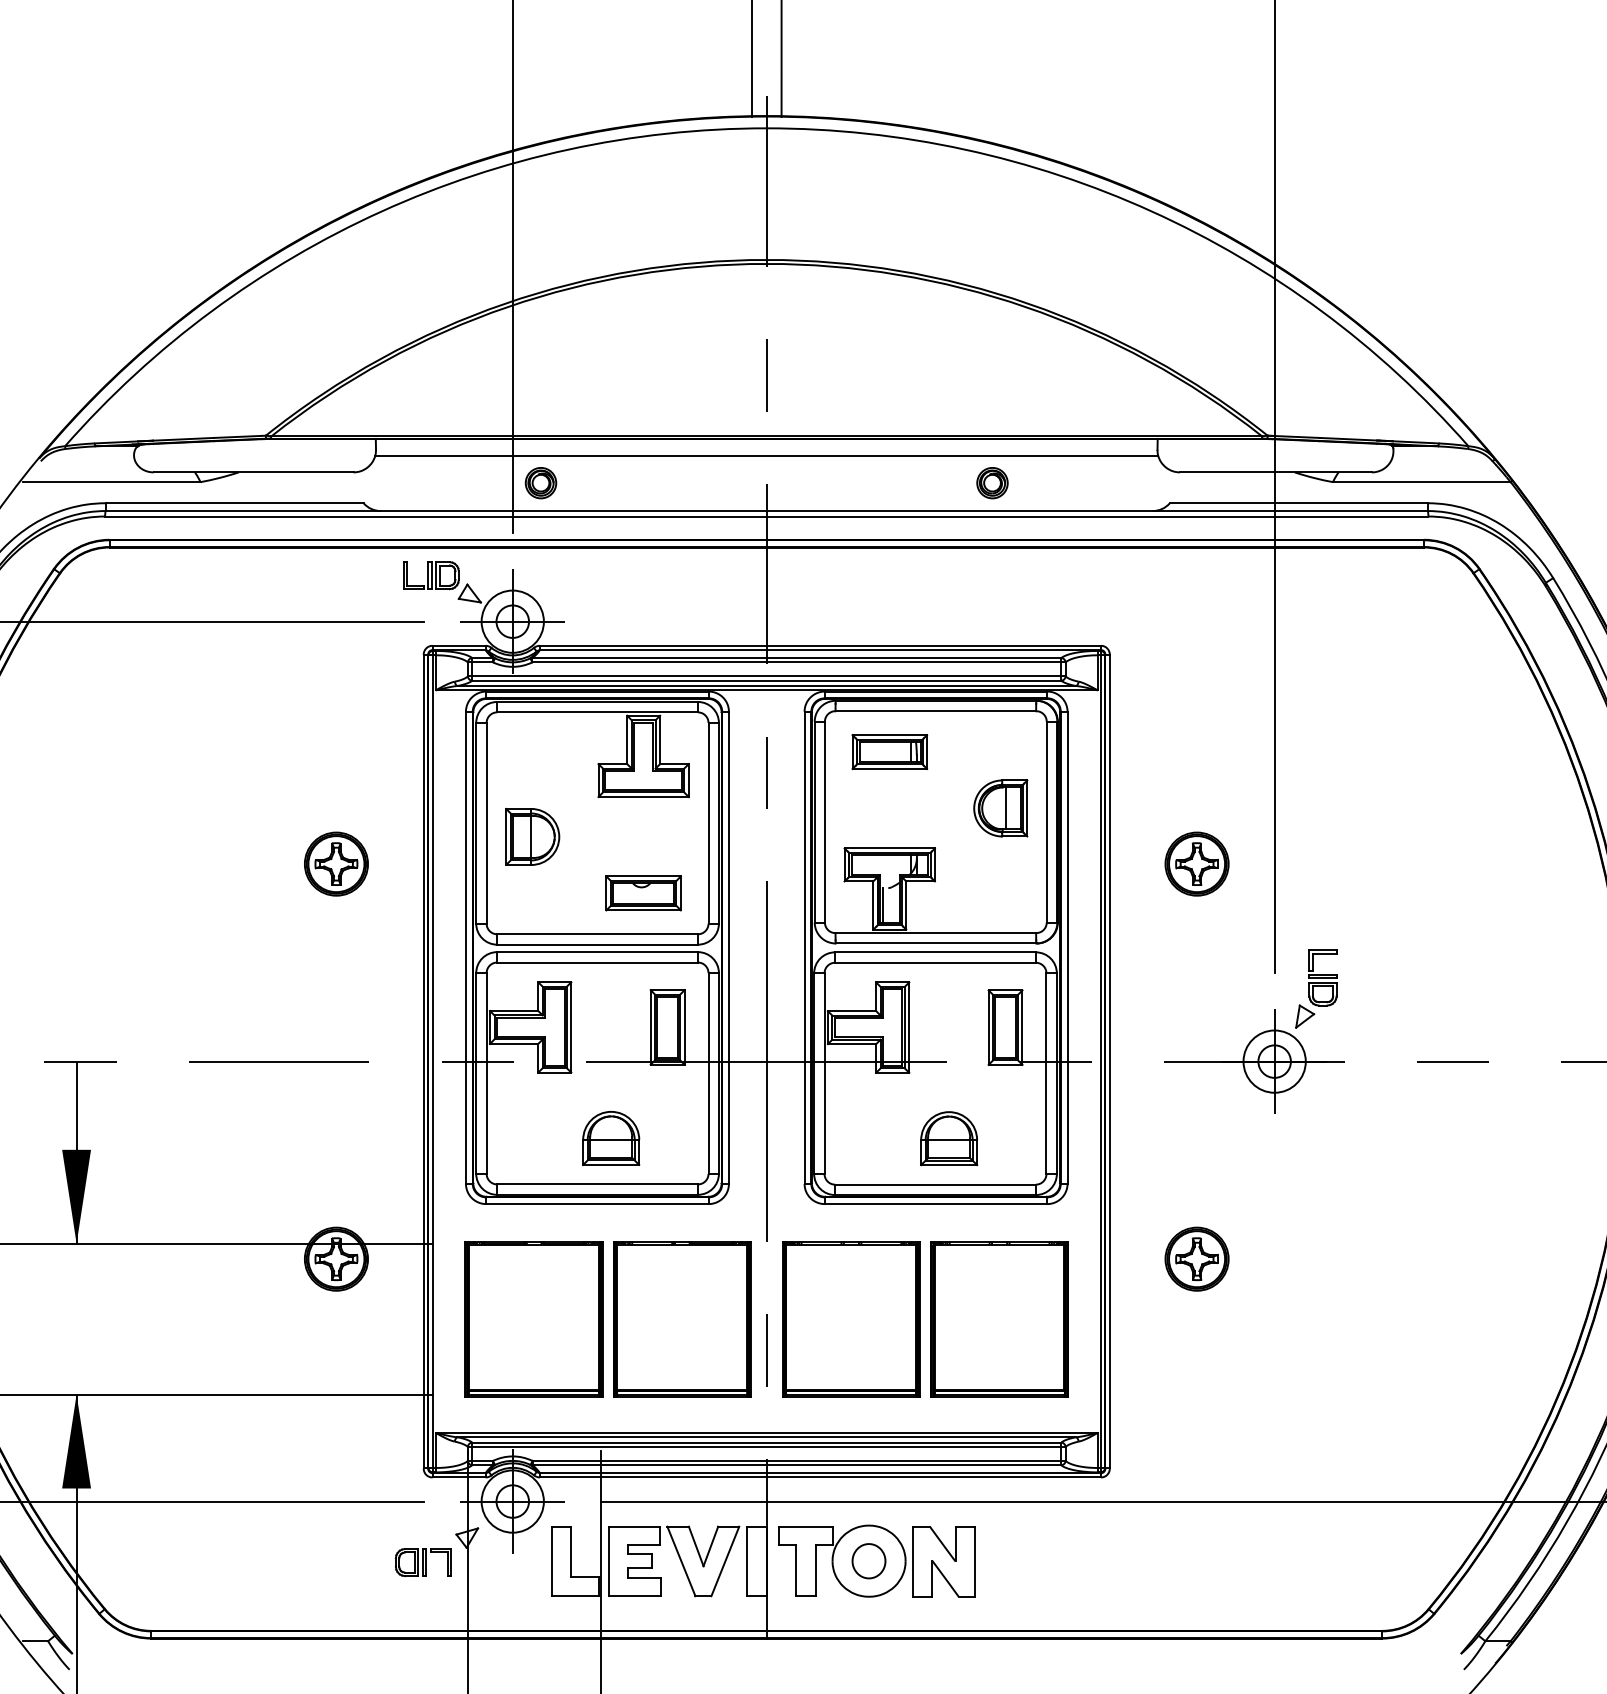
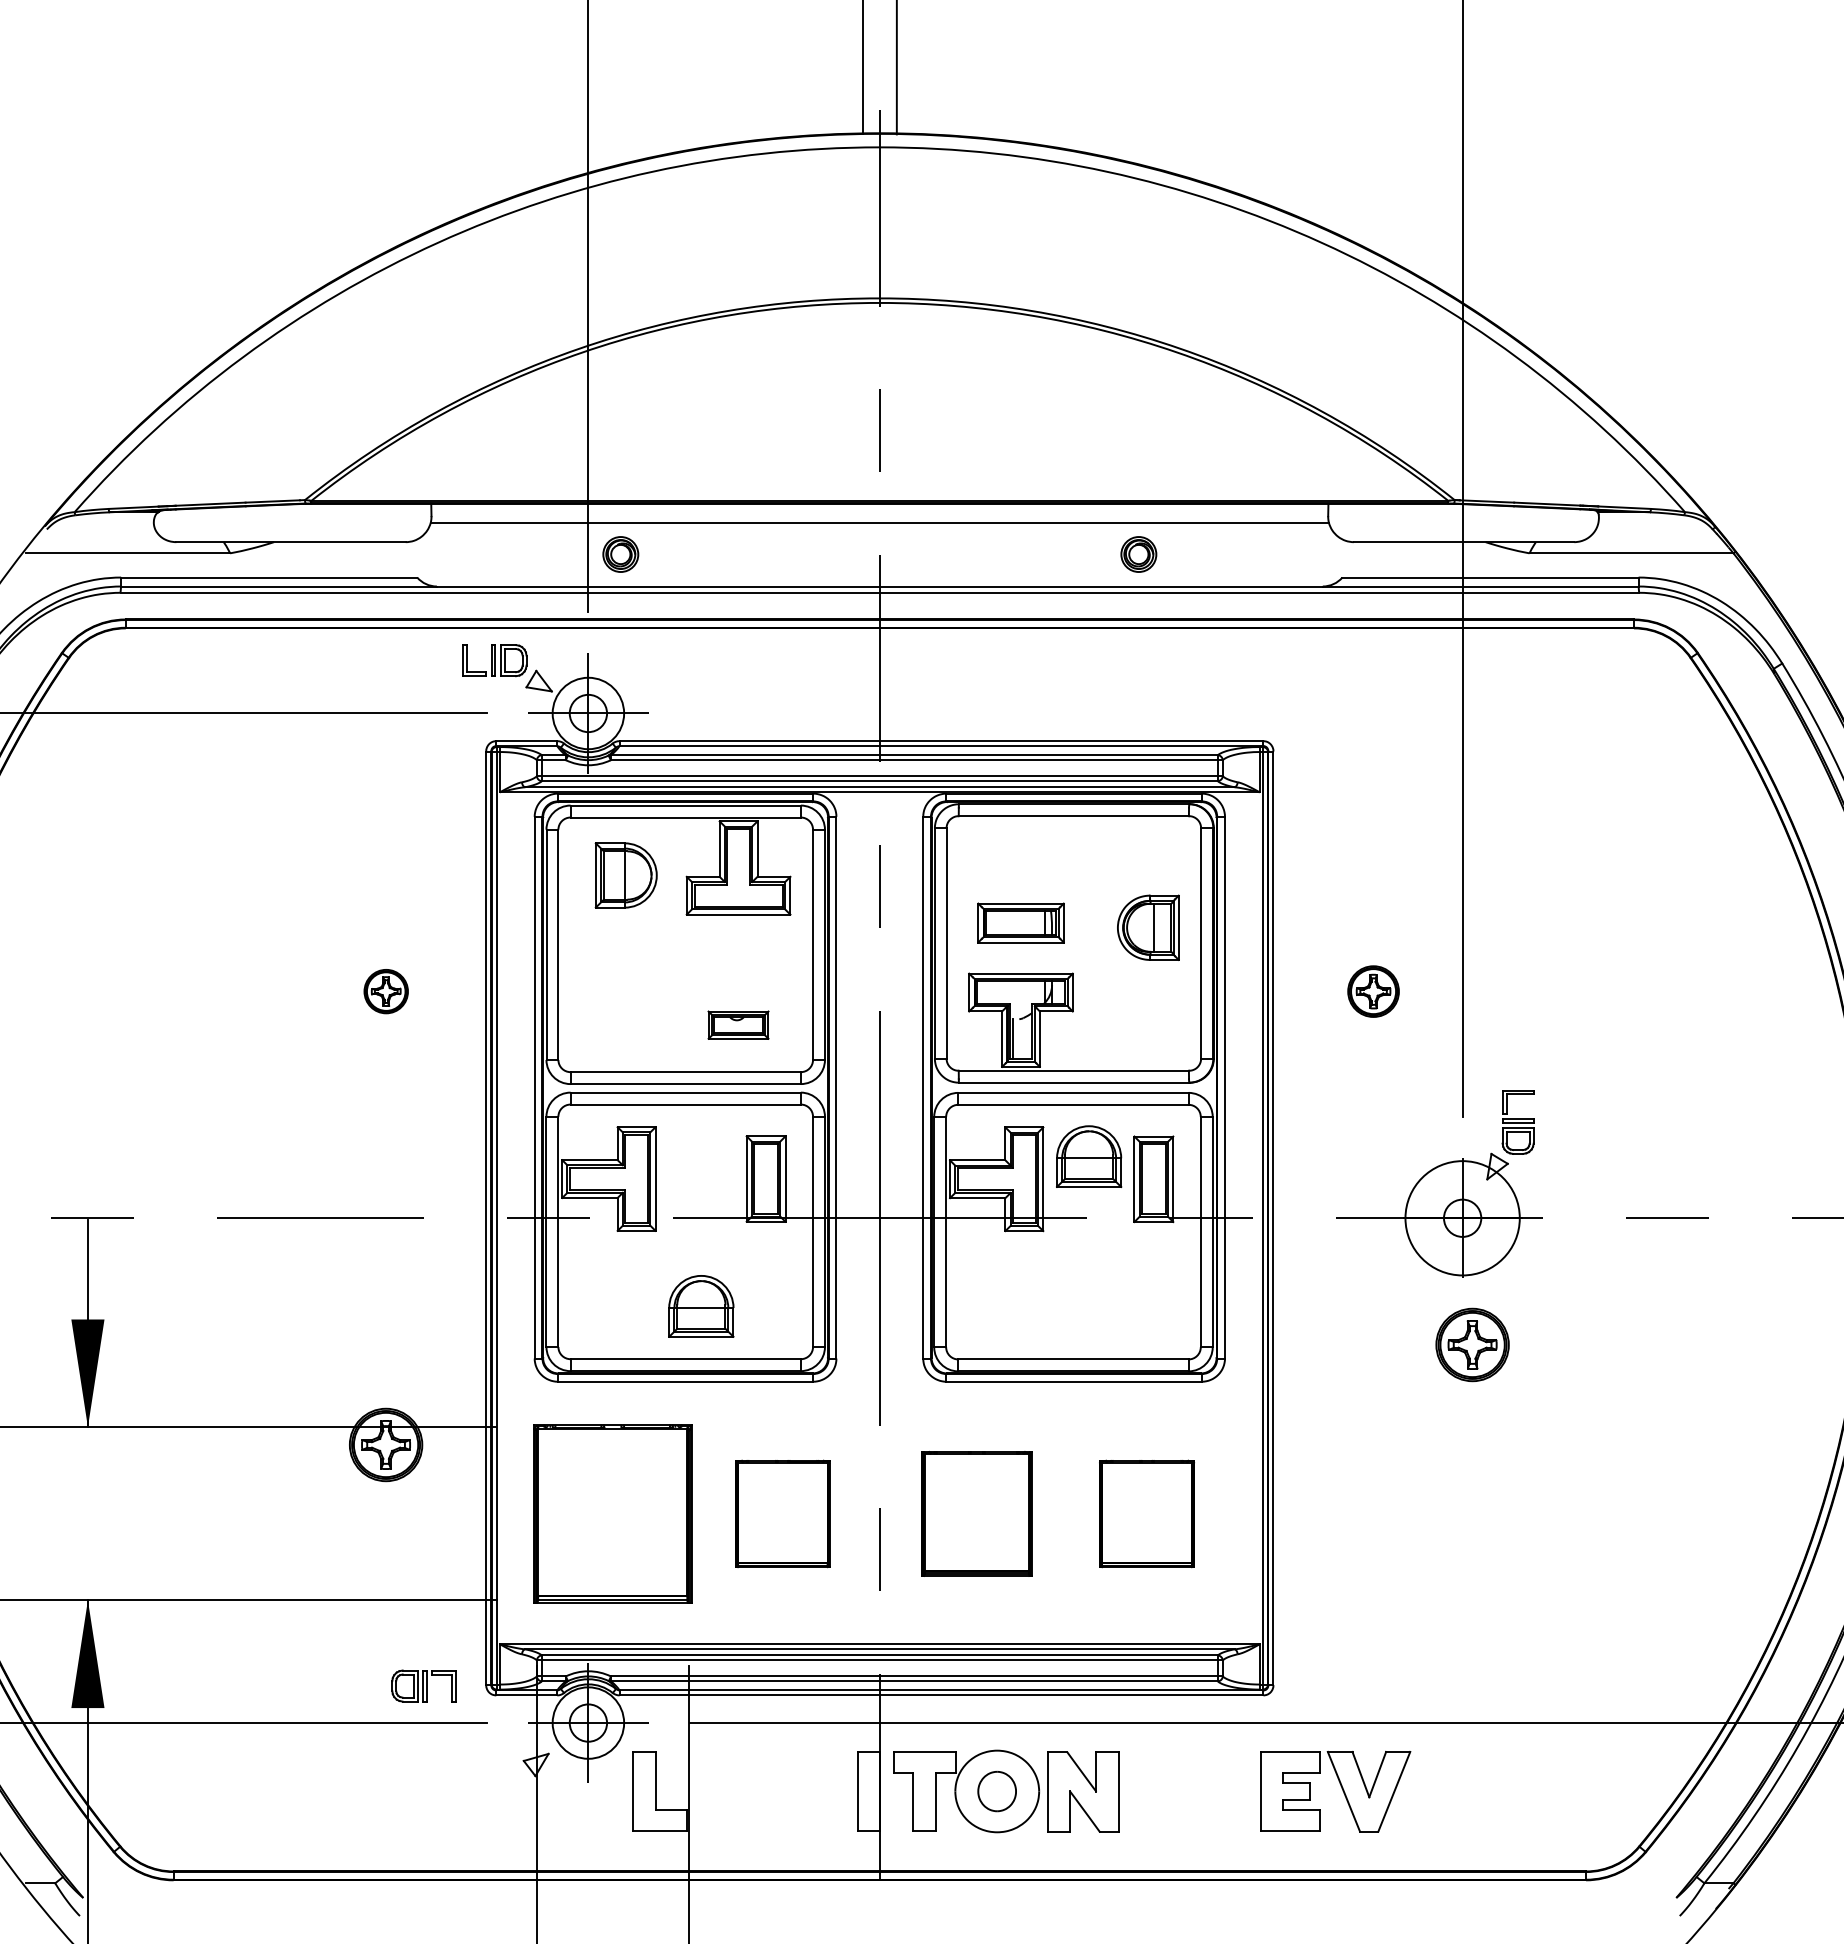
part: (889, 751) -> (1020, 922), moved
part: (532, 836) -> (625, 875), moved
part: (336, 863) -> (386, 991), size x0.6
part: (1196, 863) -> (1373, 991), size x0.7
part: (643, 892) -> (738, 1024), size x0.7
circle: (1274, 1061) -> (1462, 1218), size x1.6
part: (949, 1138) -> (1089, 1156), moved
part: (1196, 1258) -> (1472, 1344), moved
part: (681, 1318) -> (782, 1513), size x0.6
part: (850, 1318) -> (976, 1513), size x0.7
part: (999, 1318) -> (1146, 1513), size x0.6
part: (679, 1558) -> (1341, 1788), moved
part: (423, 1562) -> (423, 1685), moved

